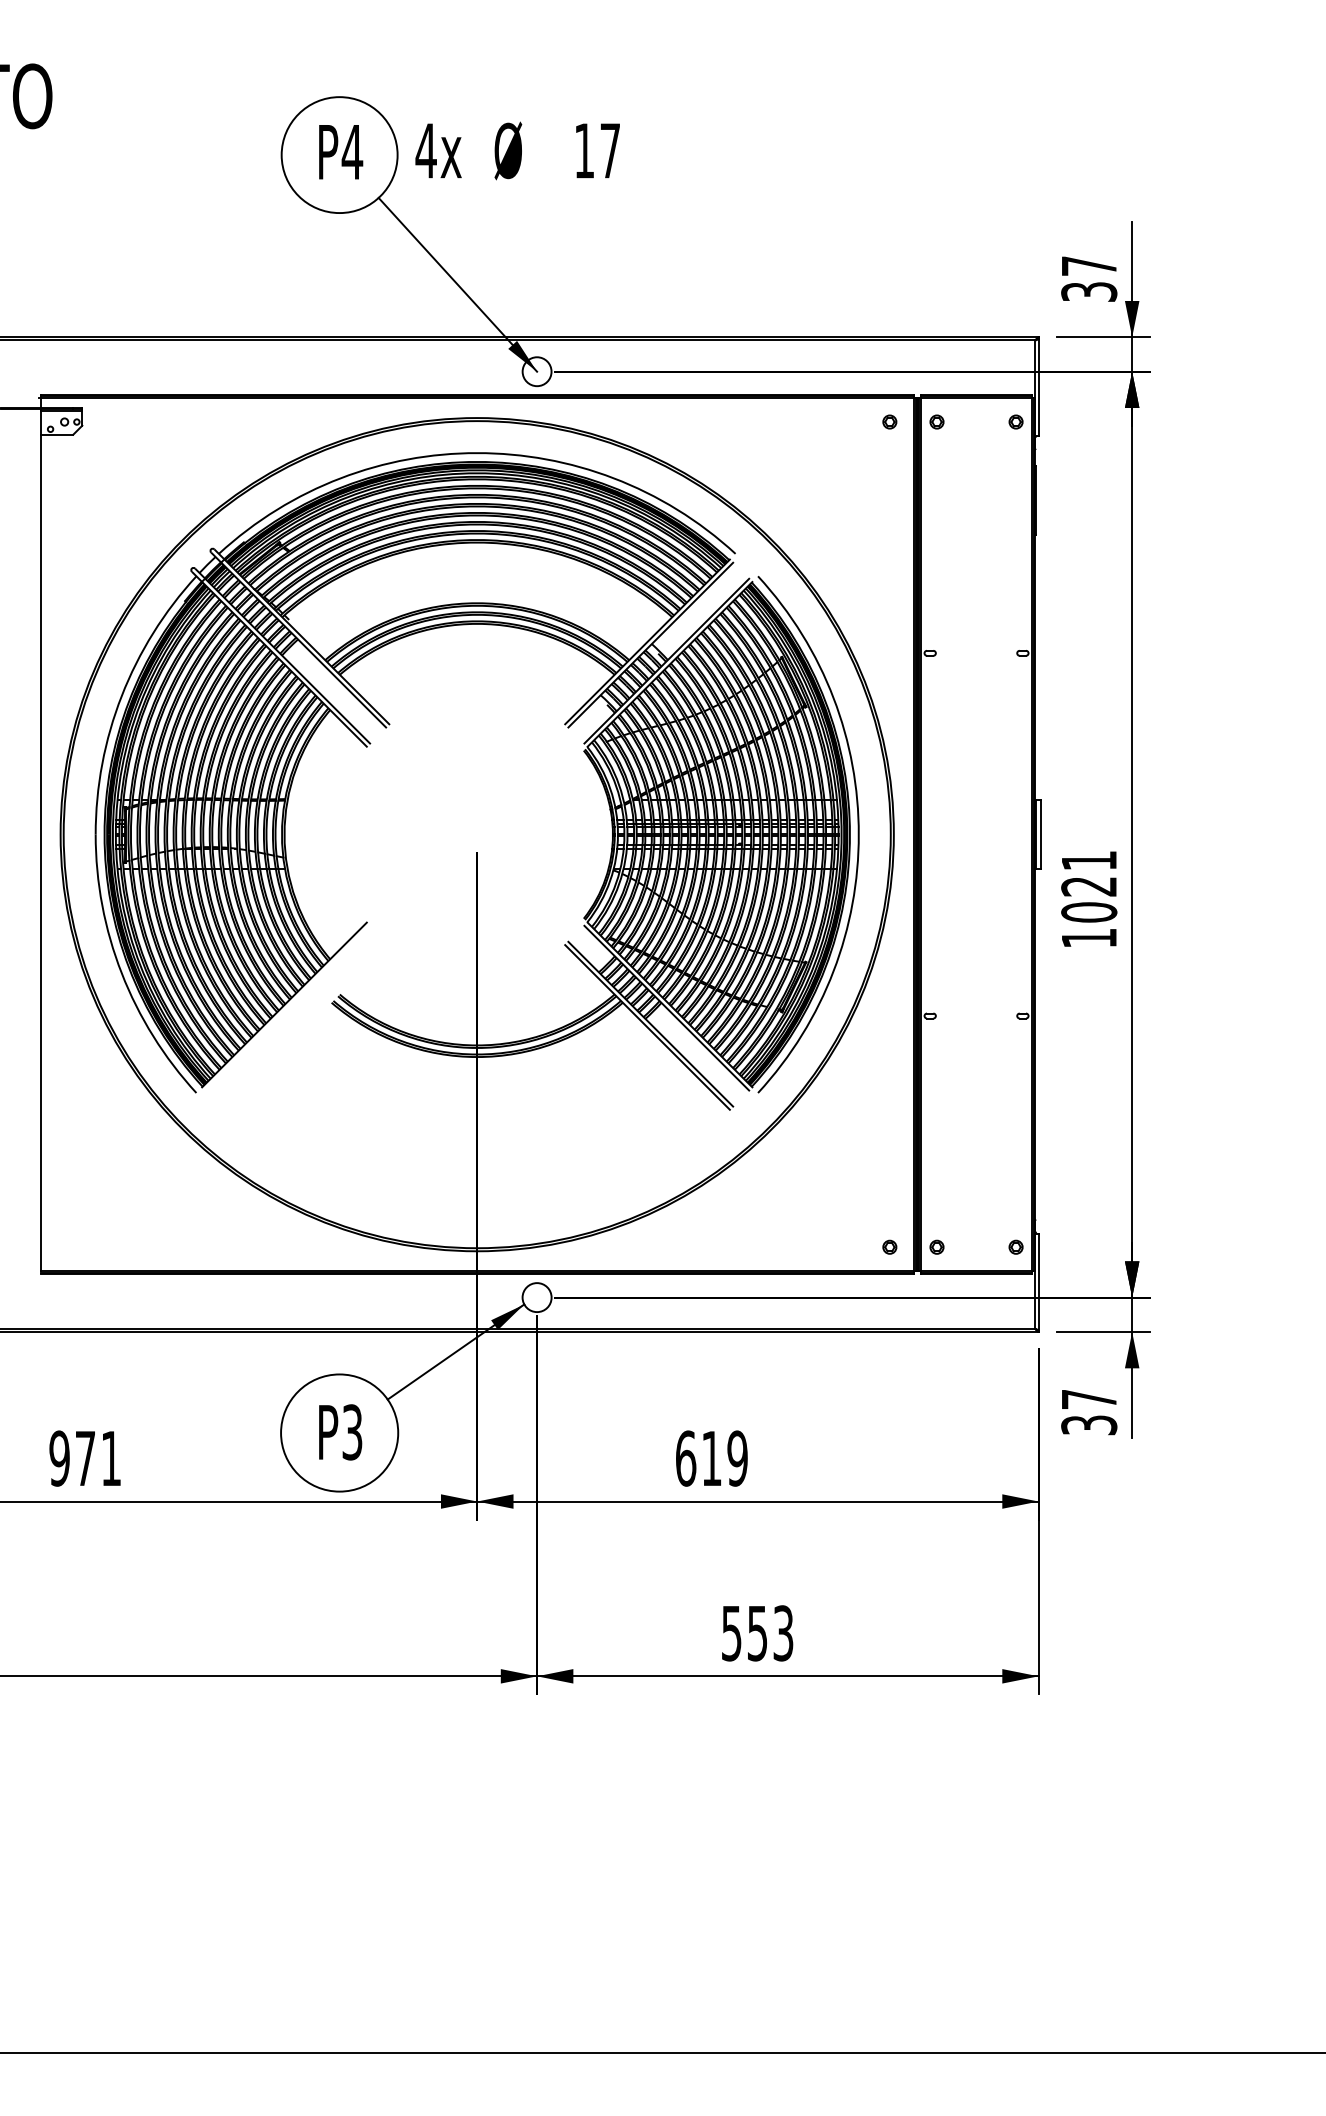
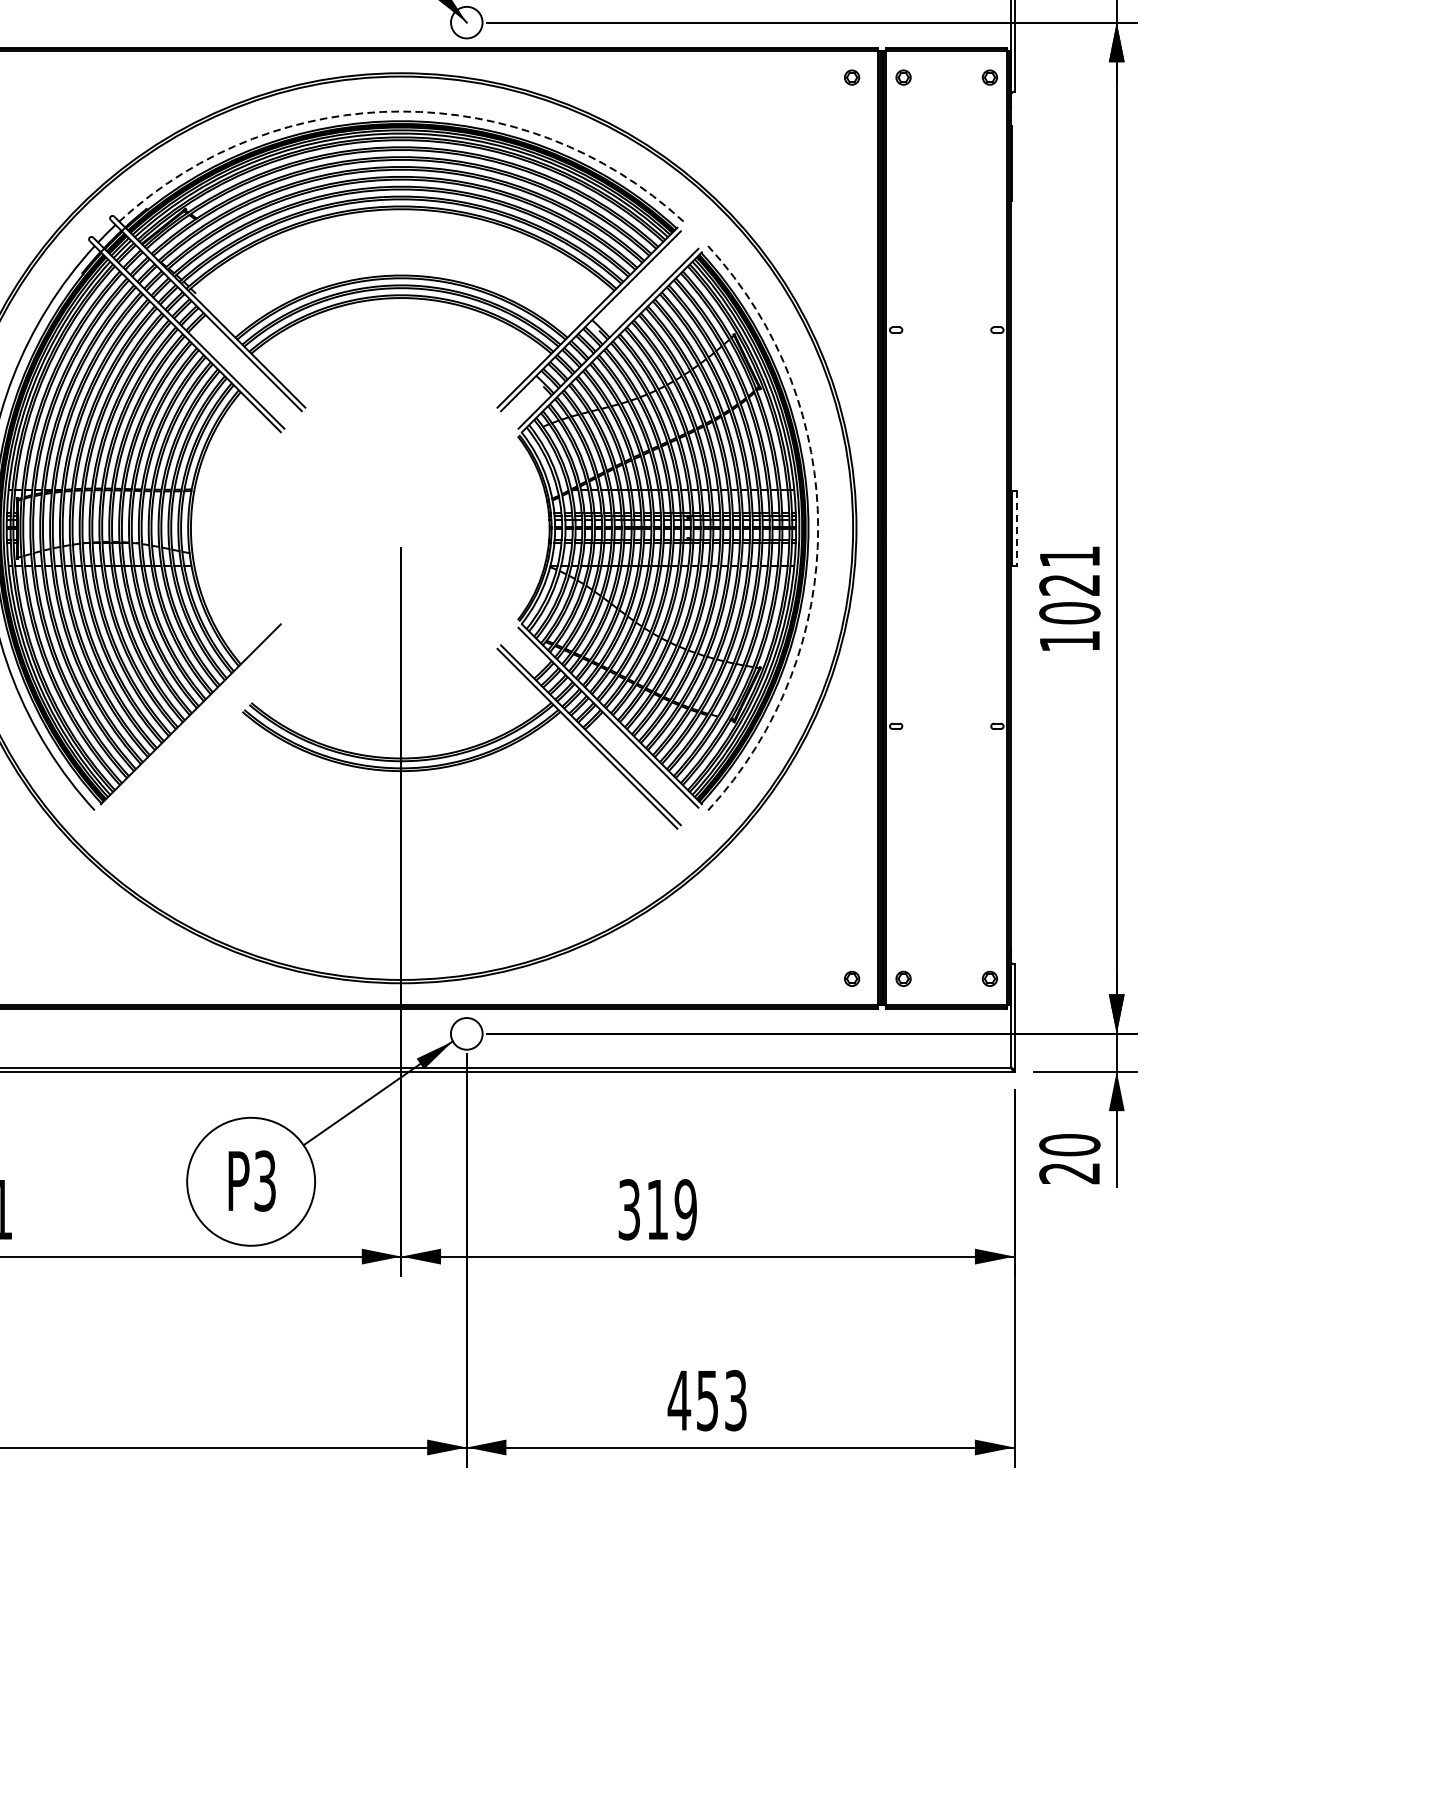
arc: (477, 453) -> (401, 111), solid -> dashed
arc: (858, 834) -> (817, 528), solid -> dashed
line: (1040, 835) -> (1016, 529), solid -> dashed
text: (1089, 1412) -> (1070, 1159), 37 -> 20
text: (686, 1458) -> (629, 1209), 619 -> 319
text: (731, 1633) -> (679, 1400), 553 -> 453

